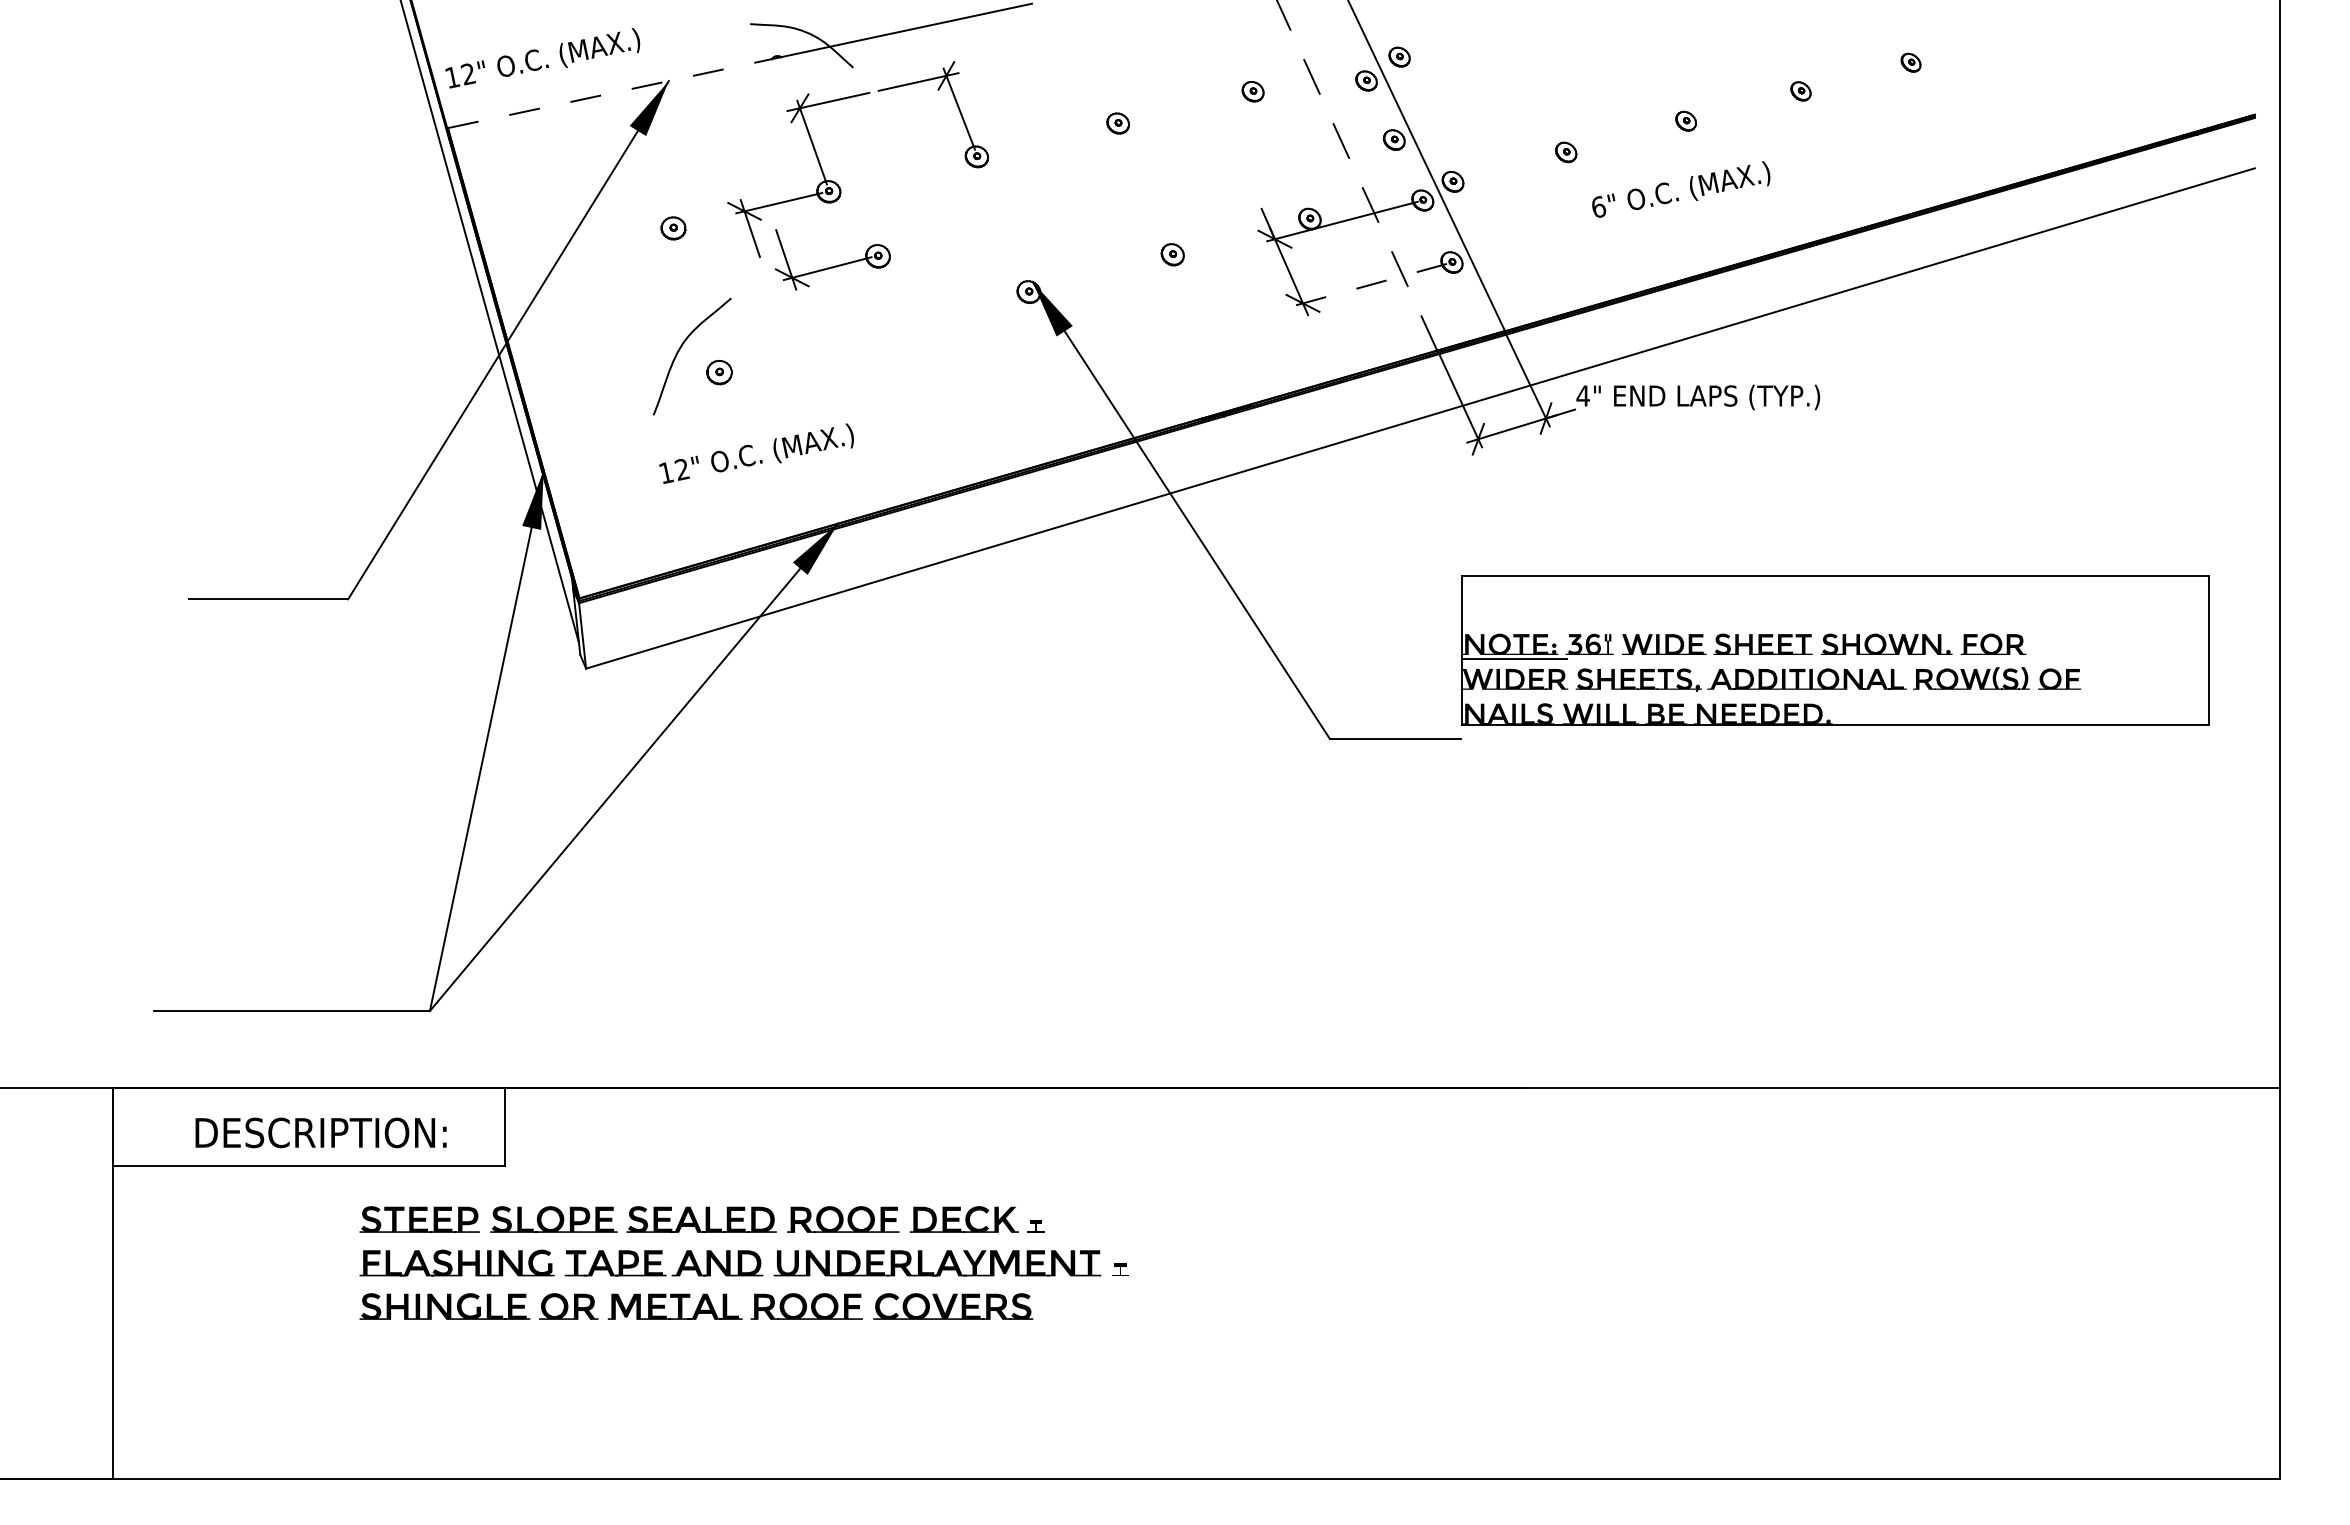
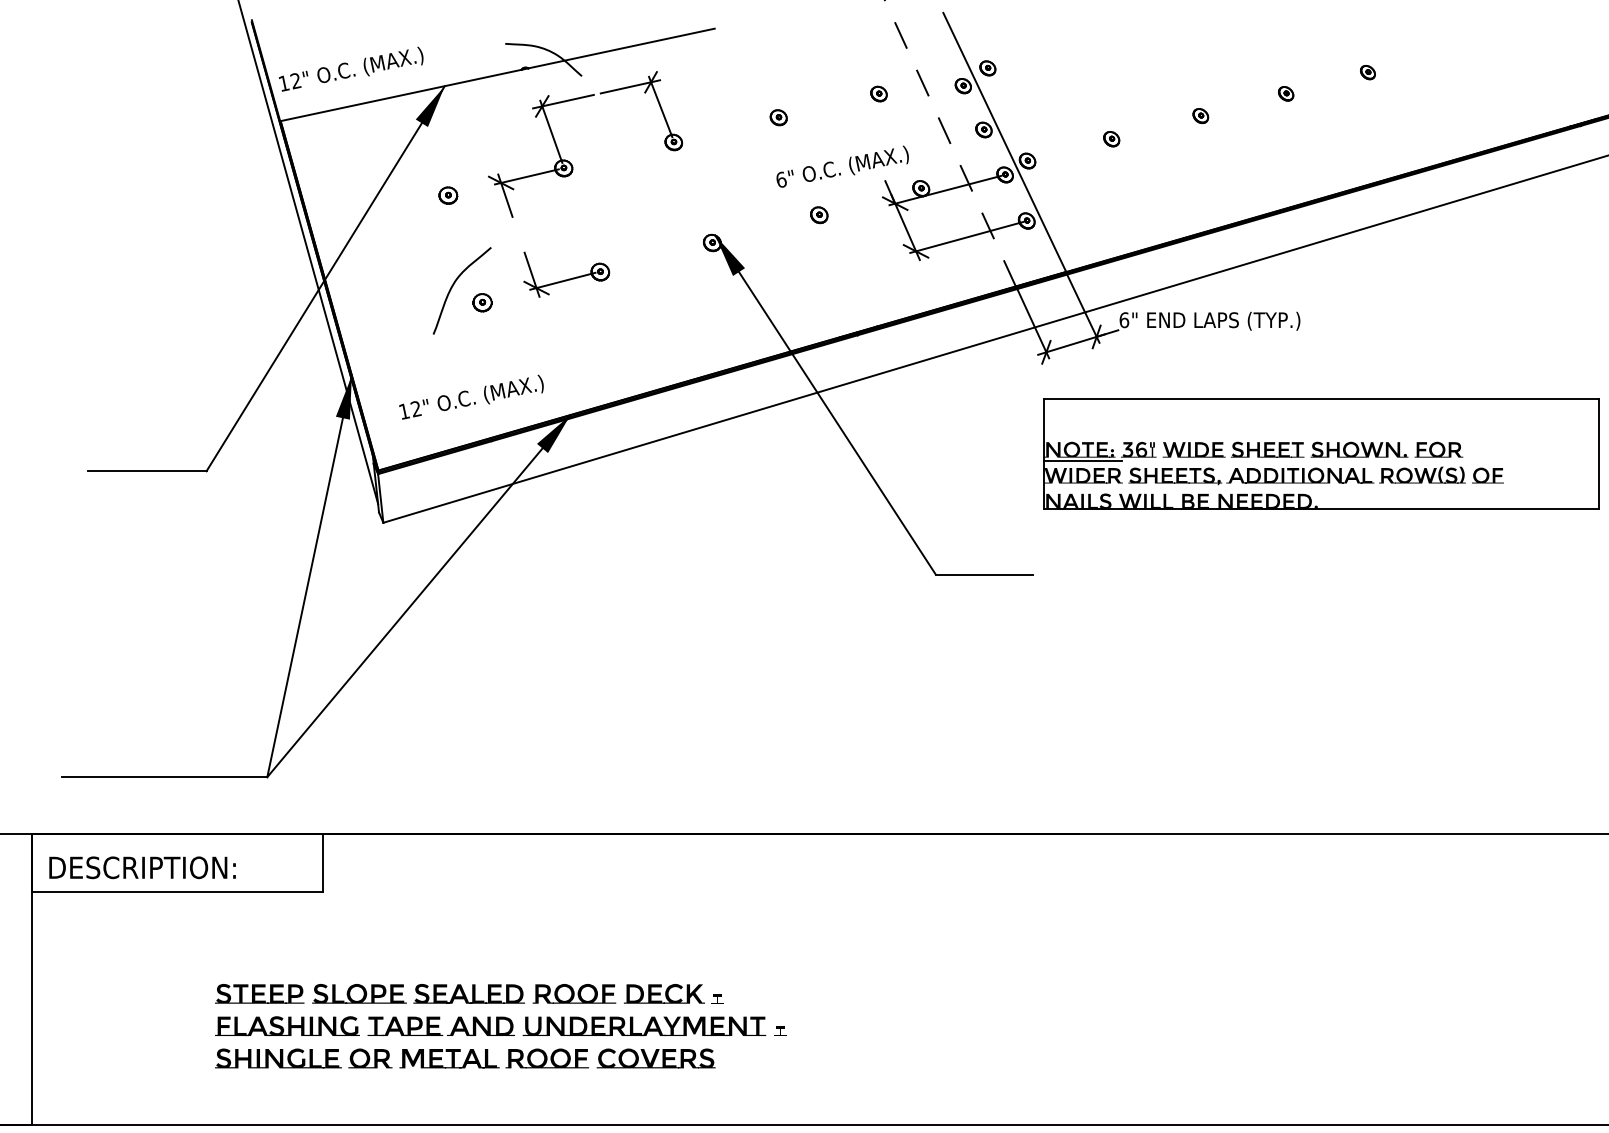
line: (610, 93) -> (401, 95), dashed -> solid
text: (1681, 189) -> (842, 166), moved
part: (835, 265) -> (568, 278), moved
line: (1371, 284) -> (966, 237), dashed -> solid
text: (1582, 395) -> (1123, 319), 4" -> 6"
text: (756, 453) -> (471, 397), moved
part: (1835, 650) -> (1321, 454), moved
text: (320, 1132) -> (142, 867), moved
text: (743, 1262) -> (500, 1025), moved

